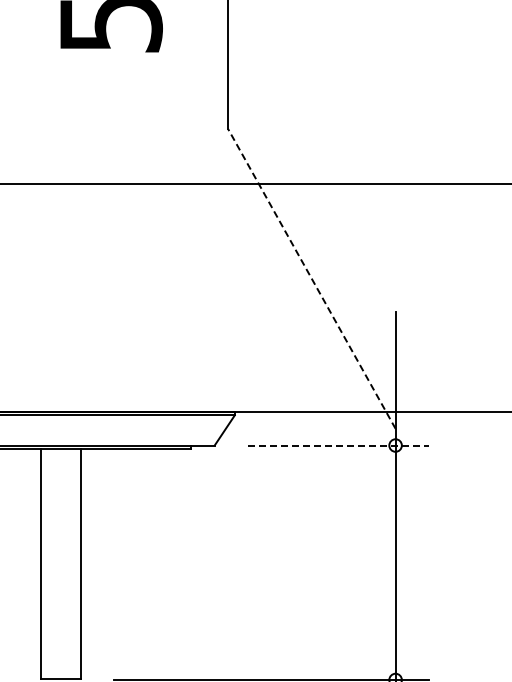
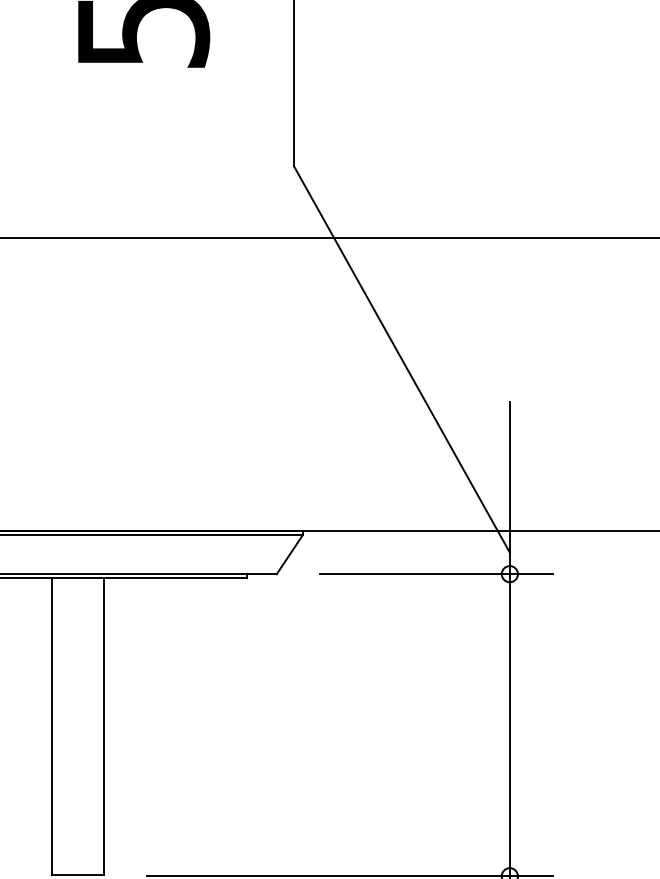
line: (311, 278) -> (401, 358), dashed -> solid
line: (339, 445) -> (437, 574), dashed -> solid

